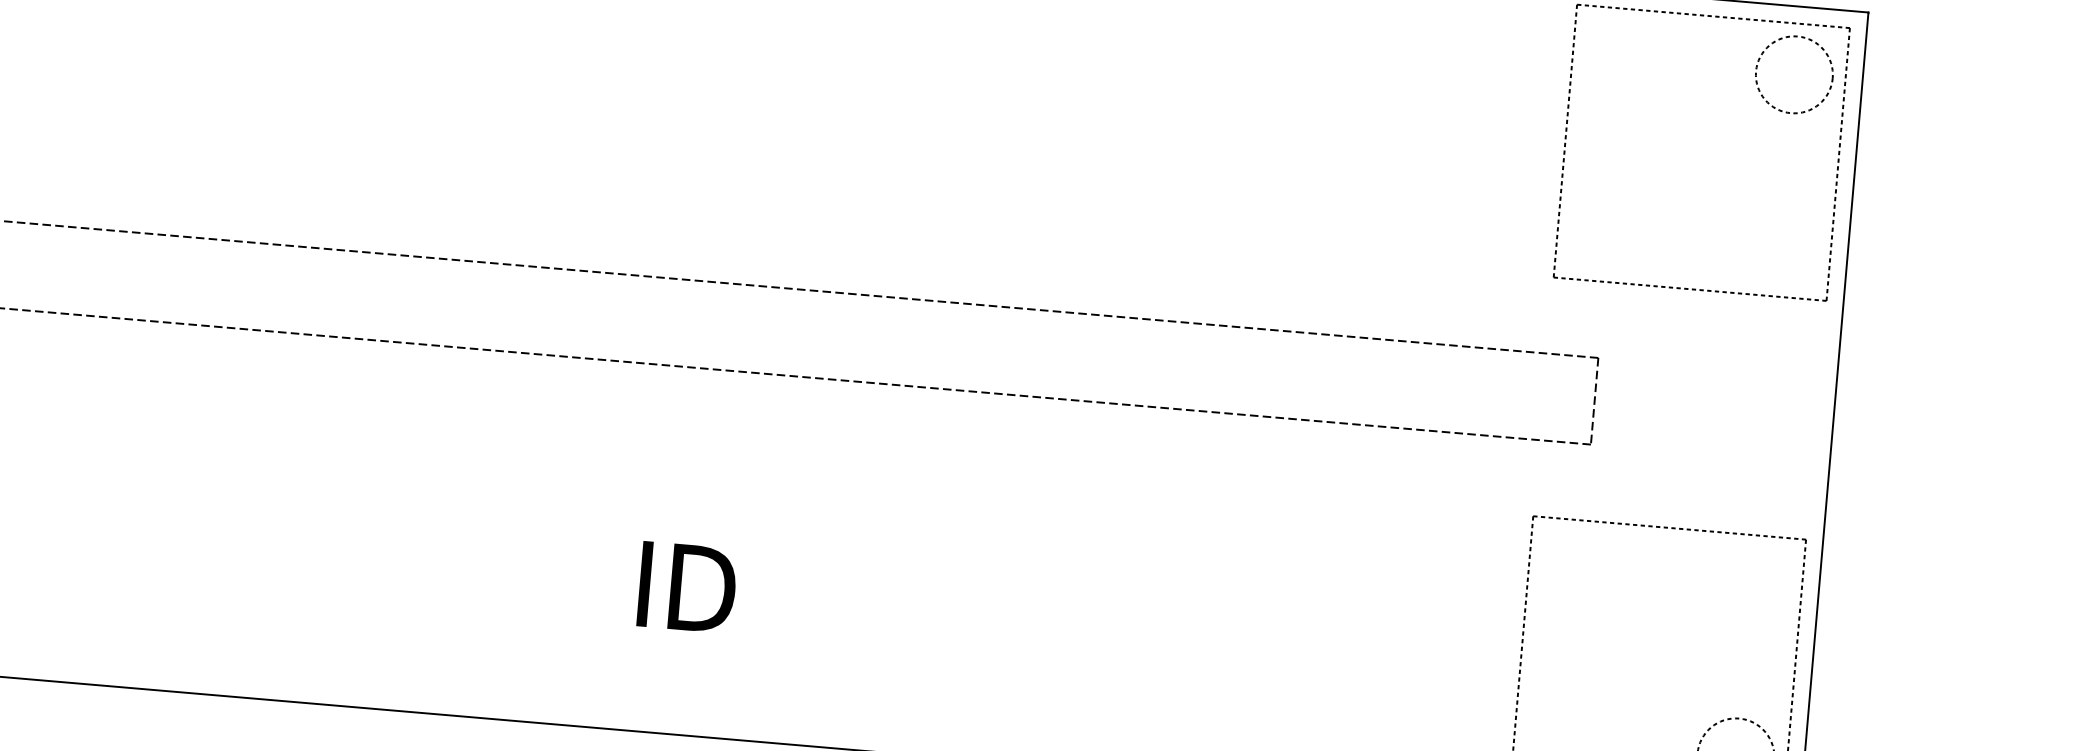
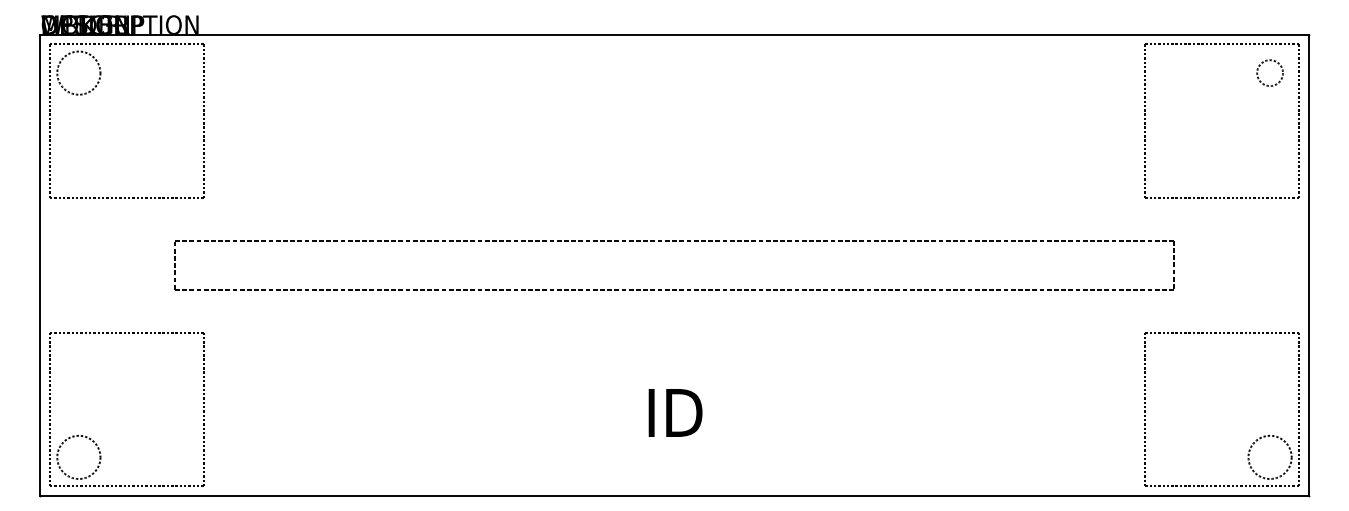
circle: (1793, 73) -> (1269, 72), size x0.6

